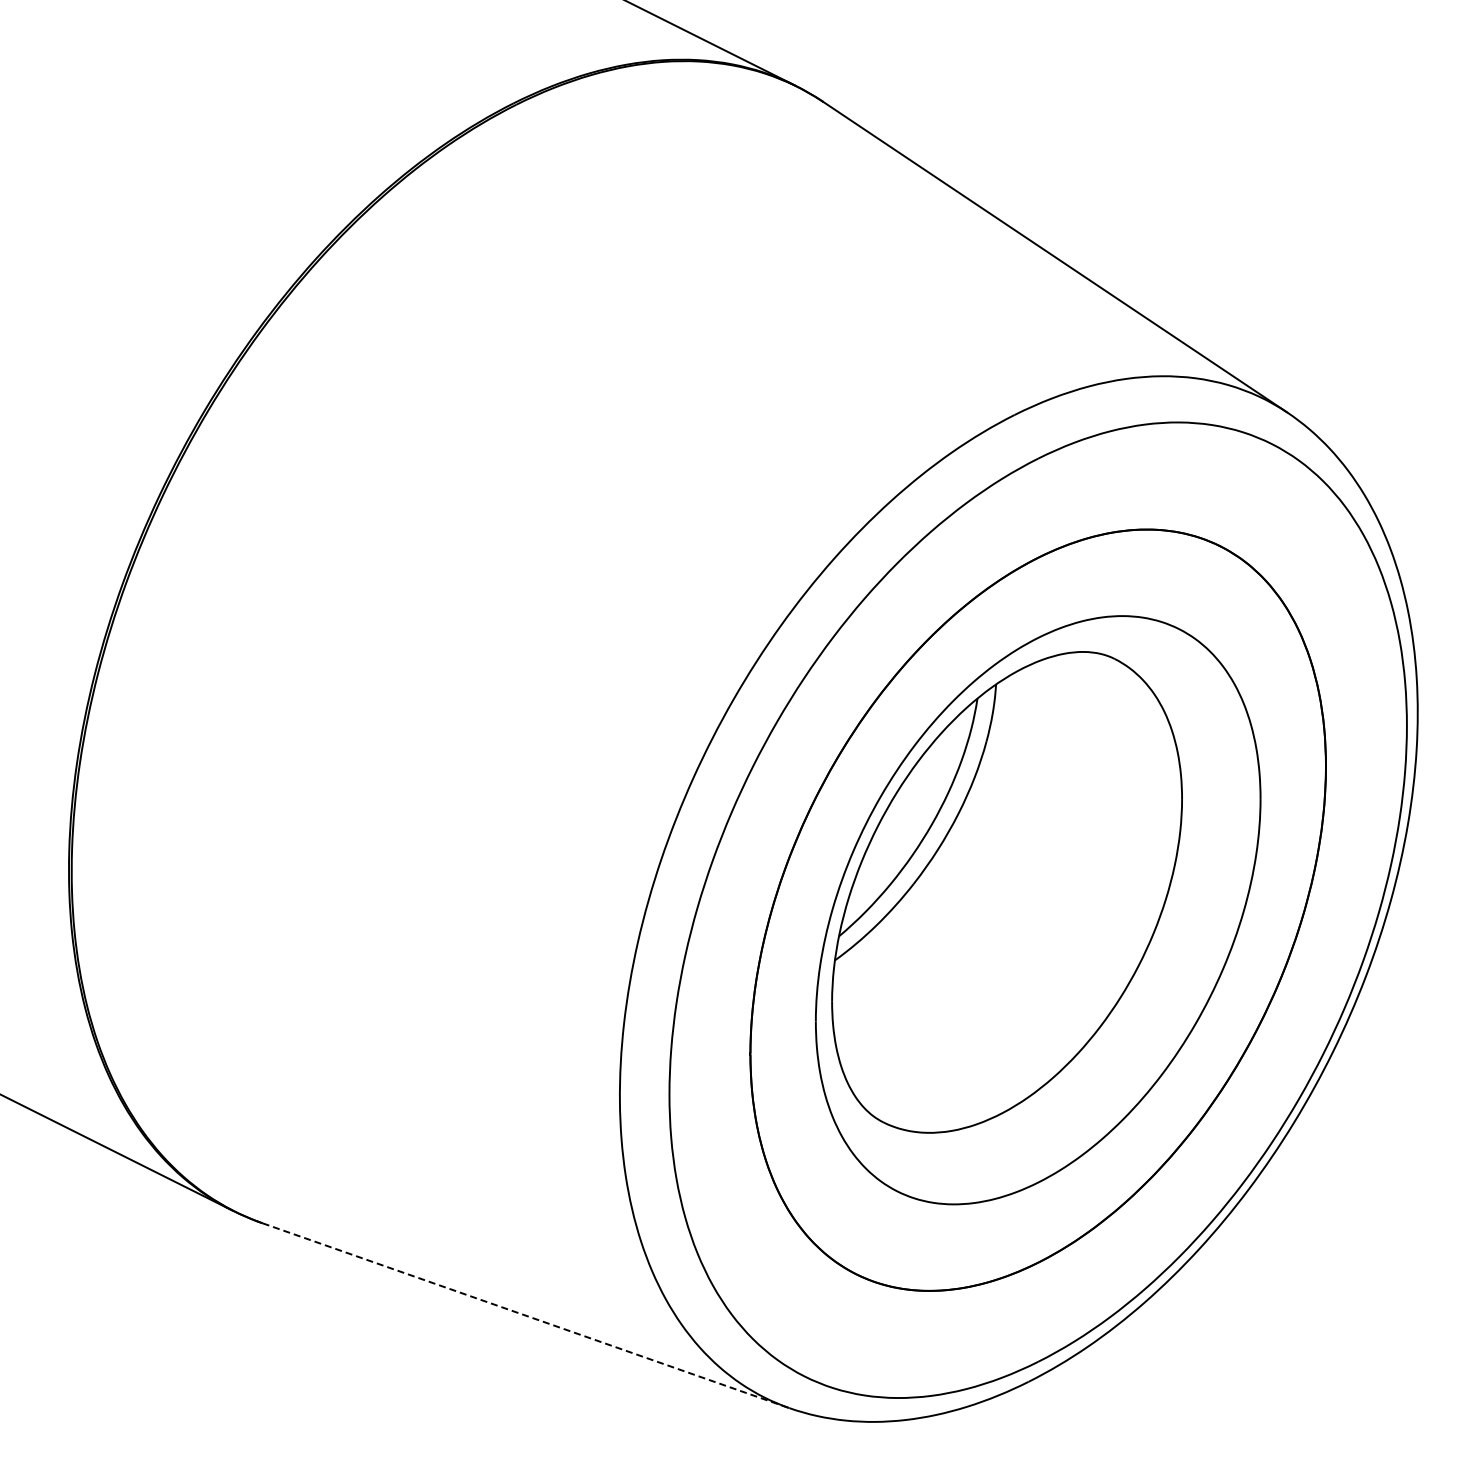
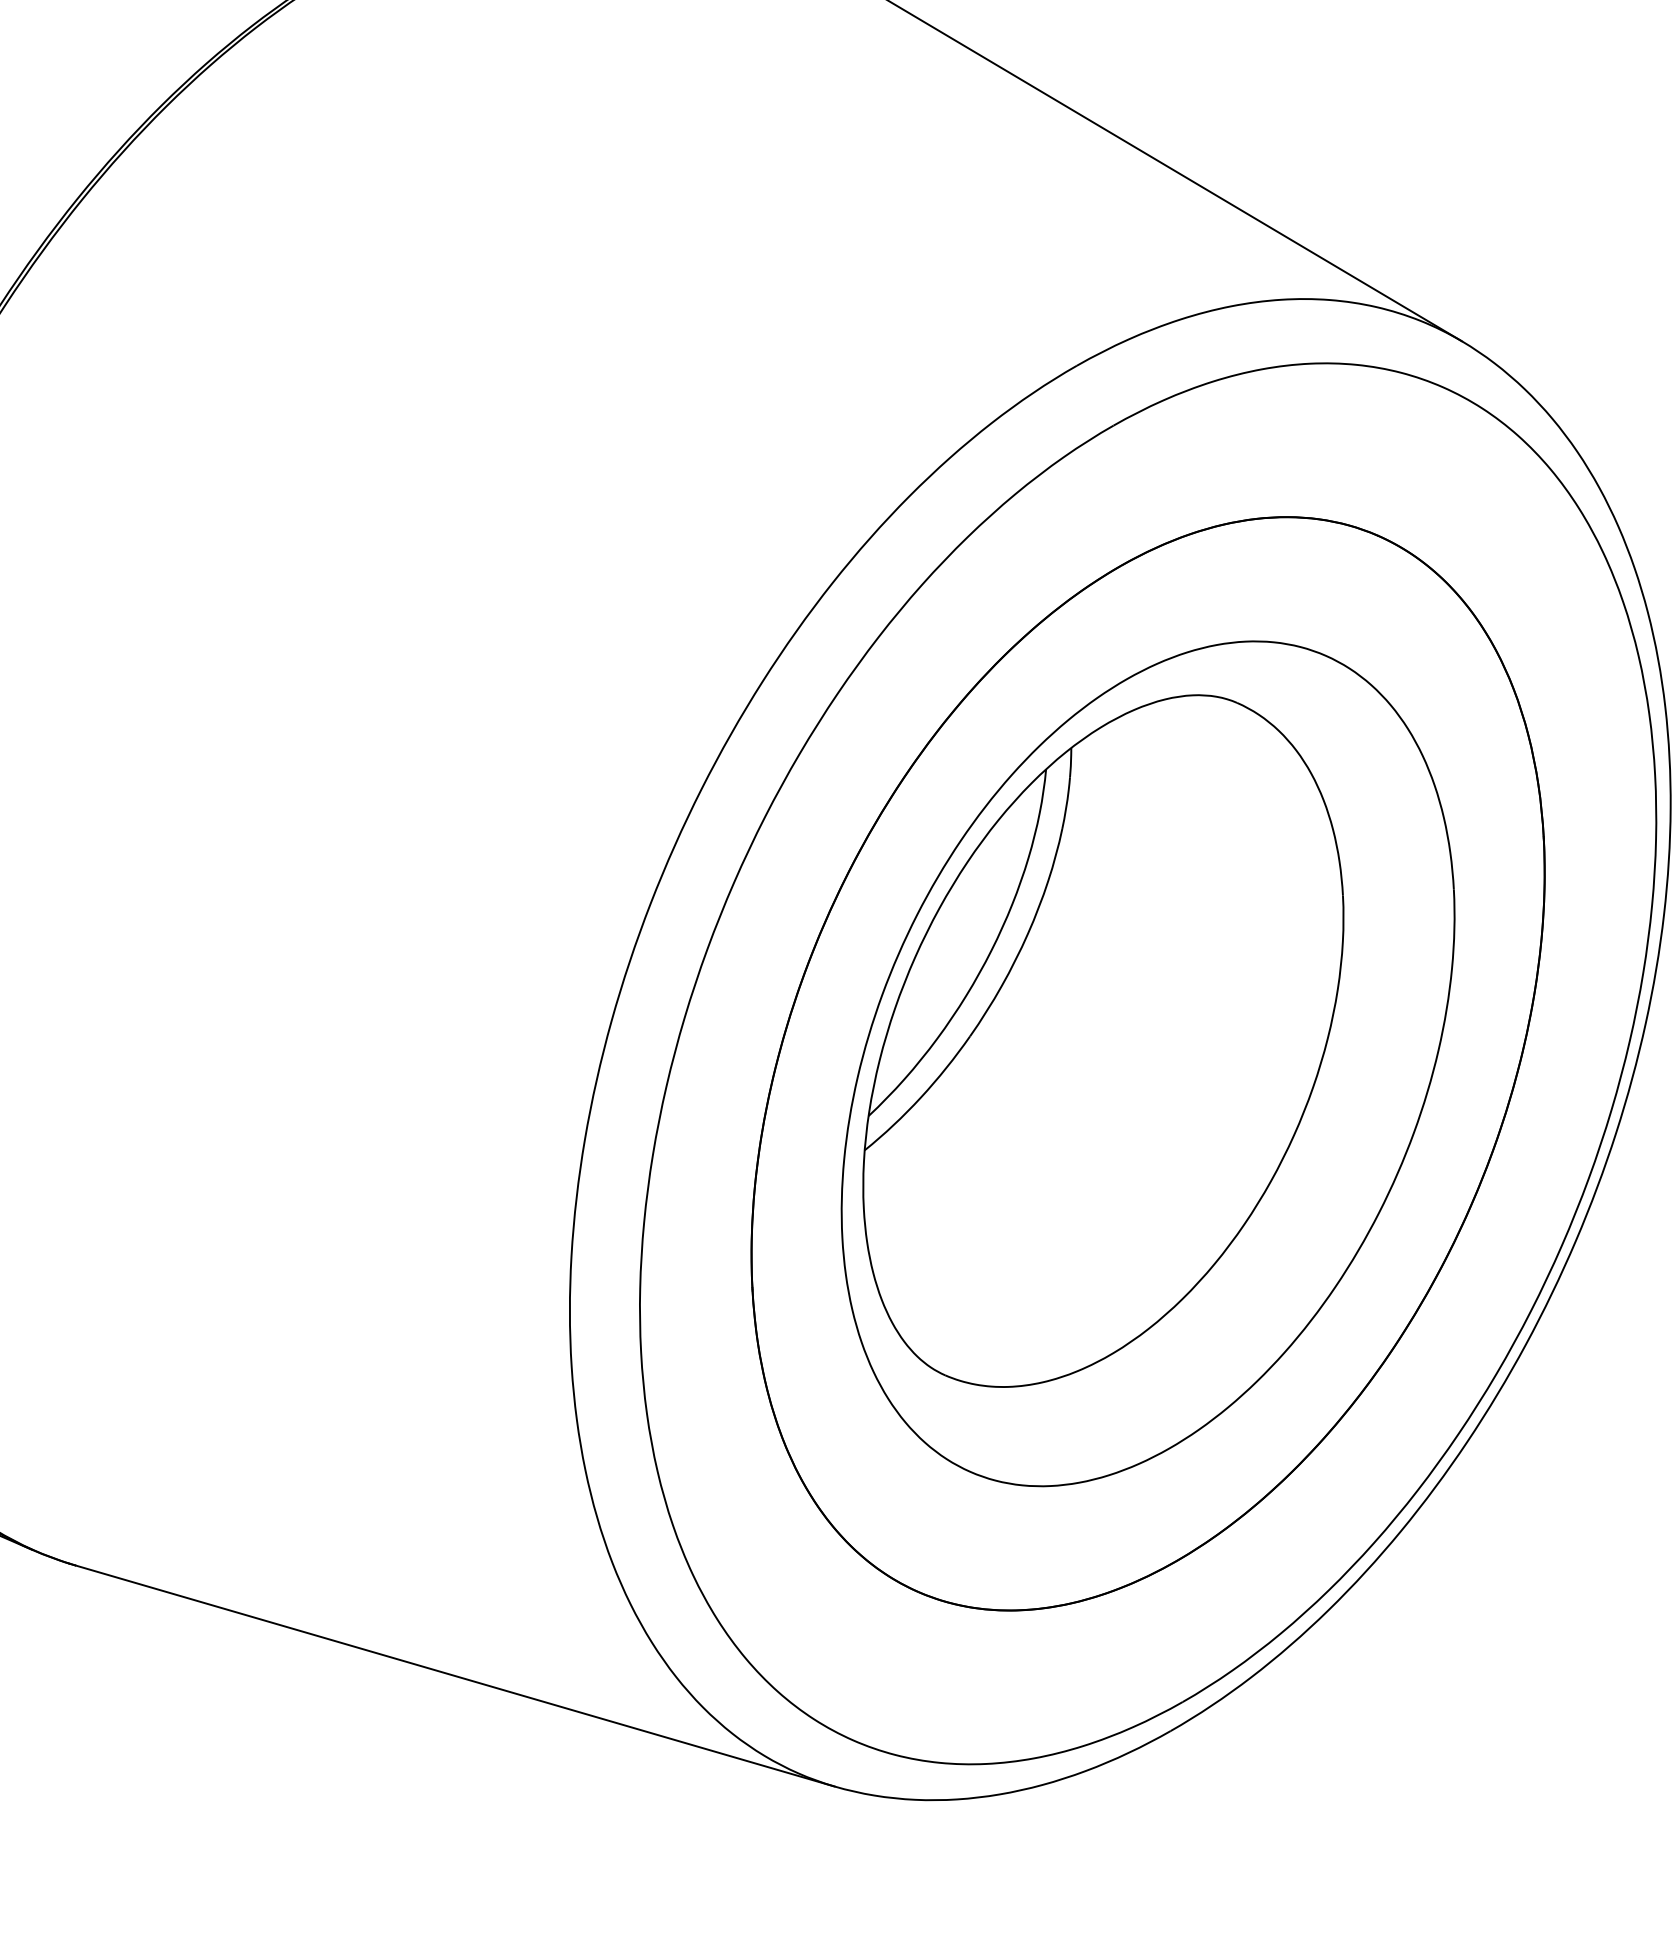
line: (526, 1315) -> (455, 1675), dashed -> solid

